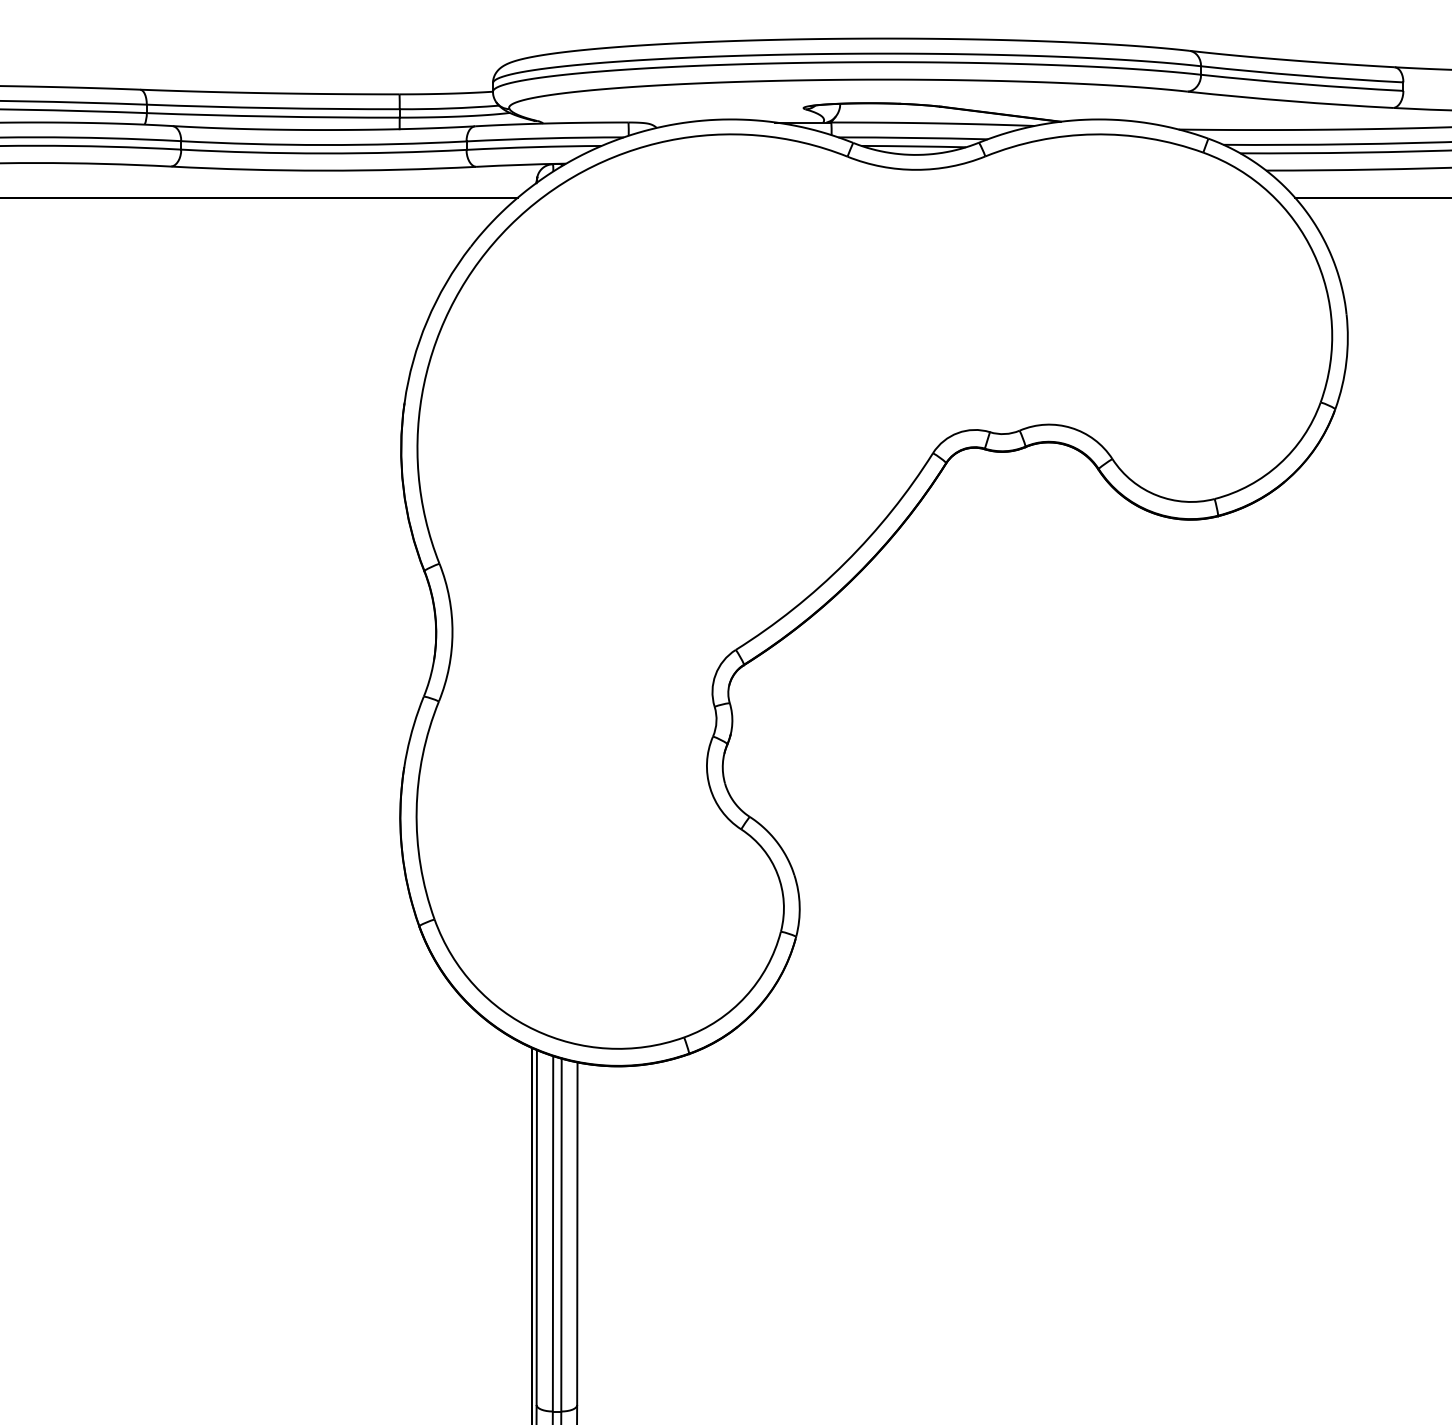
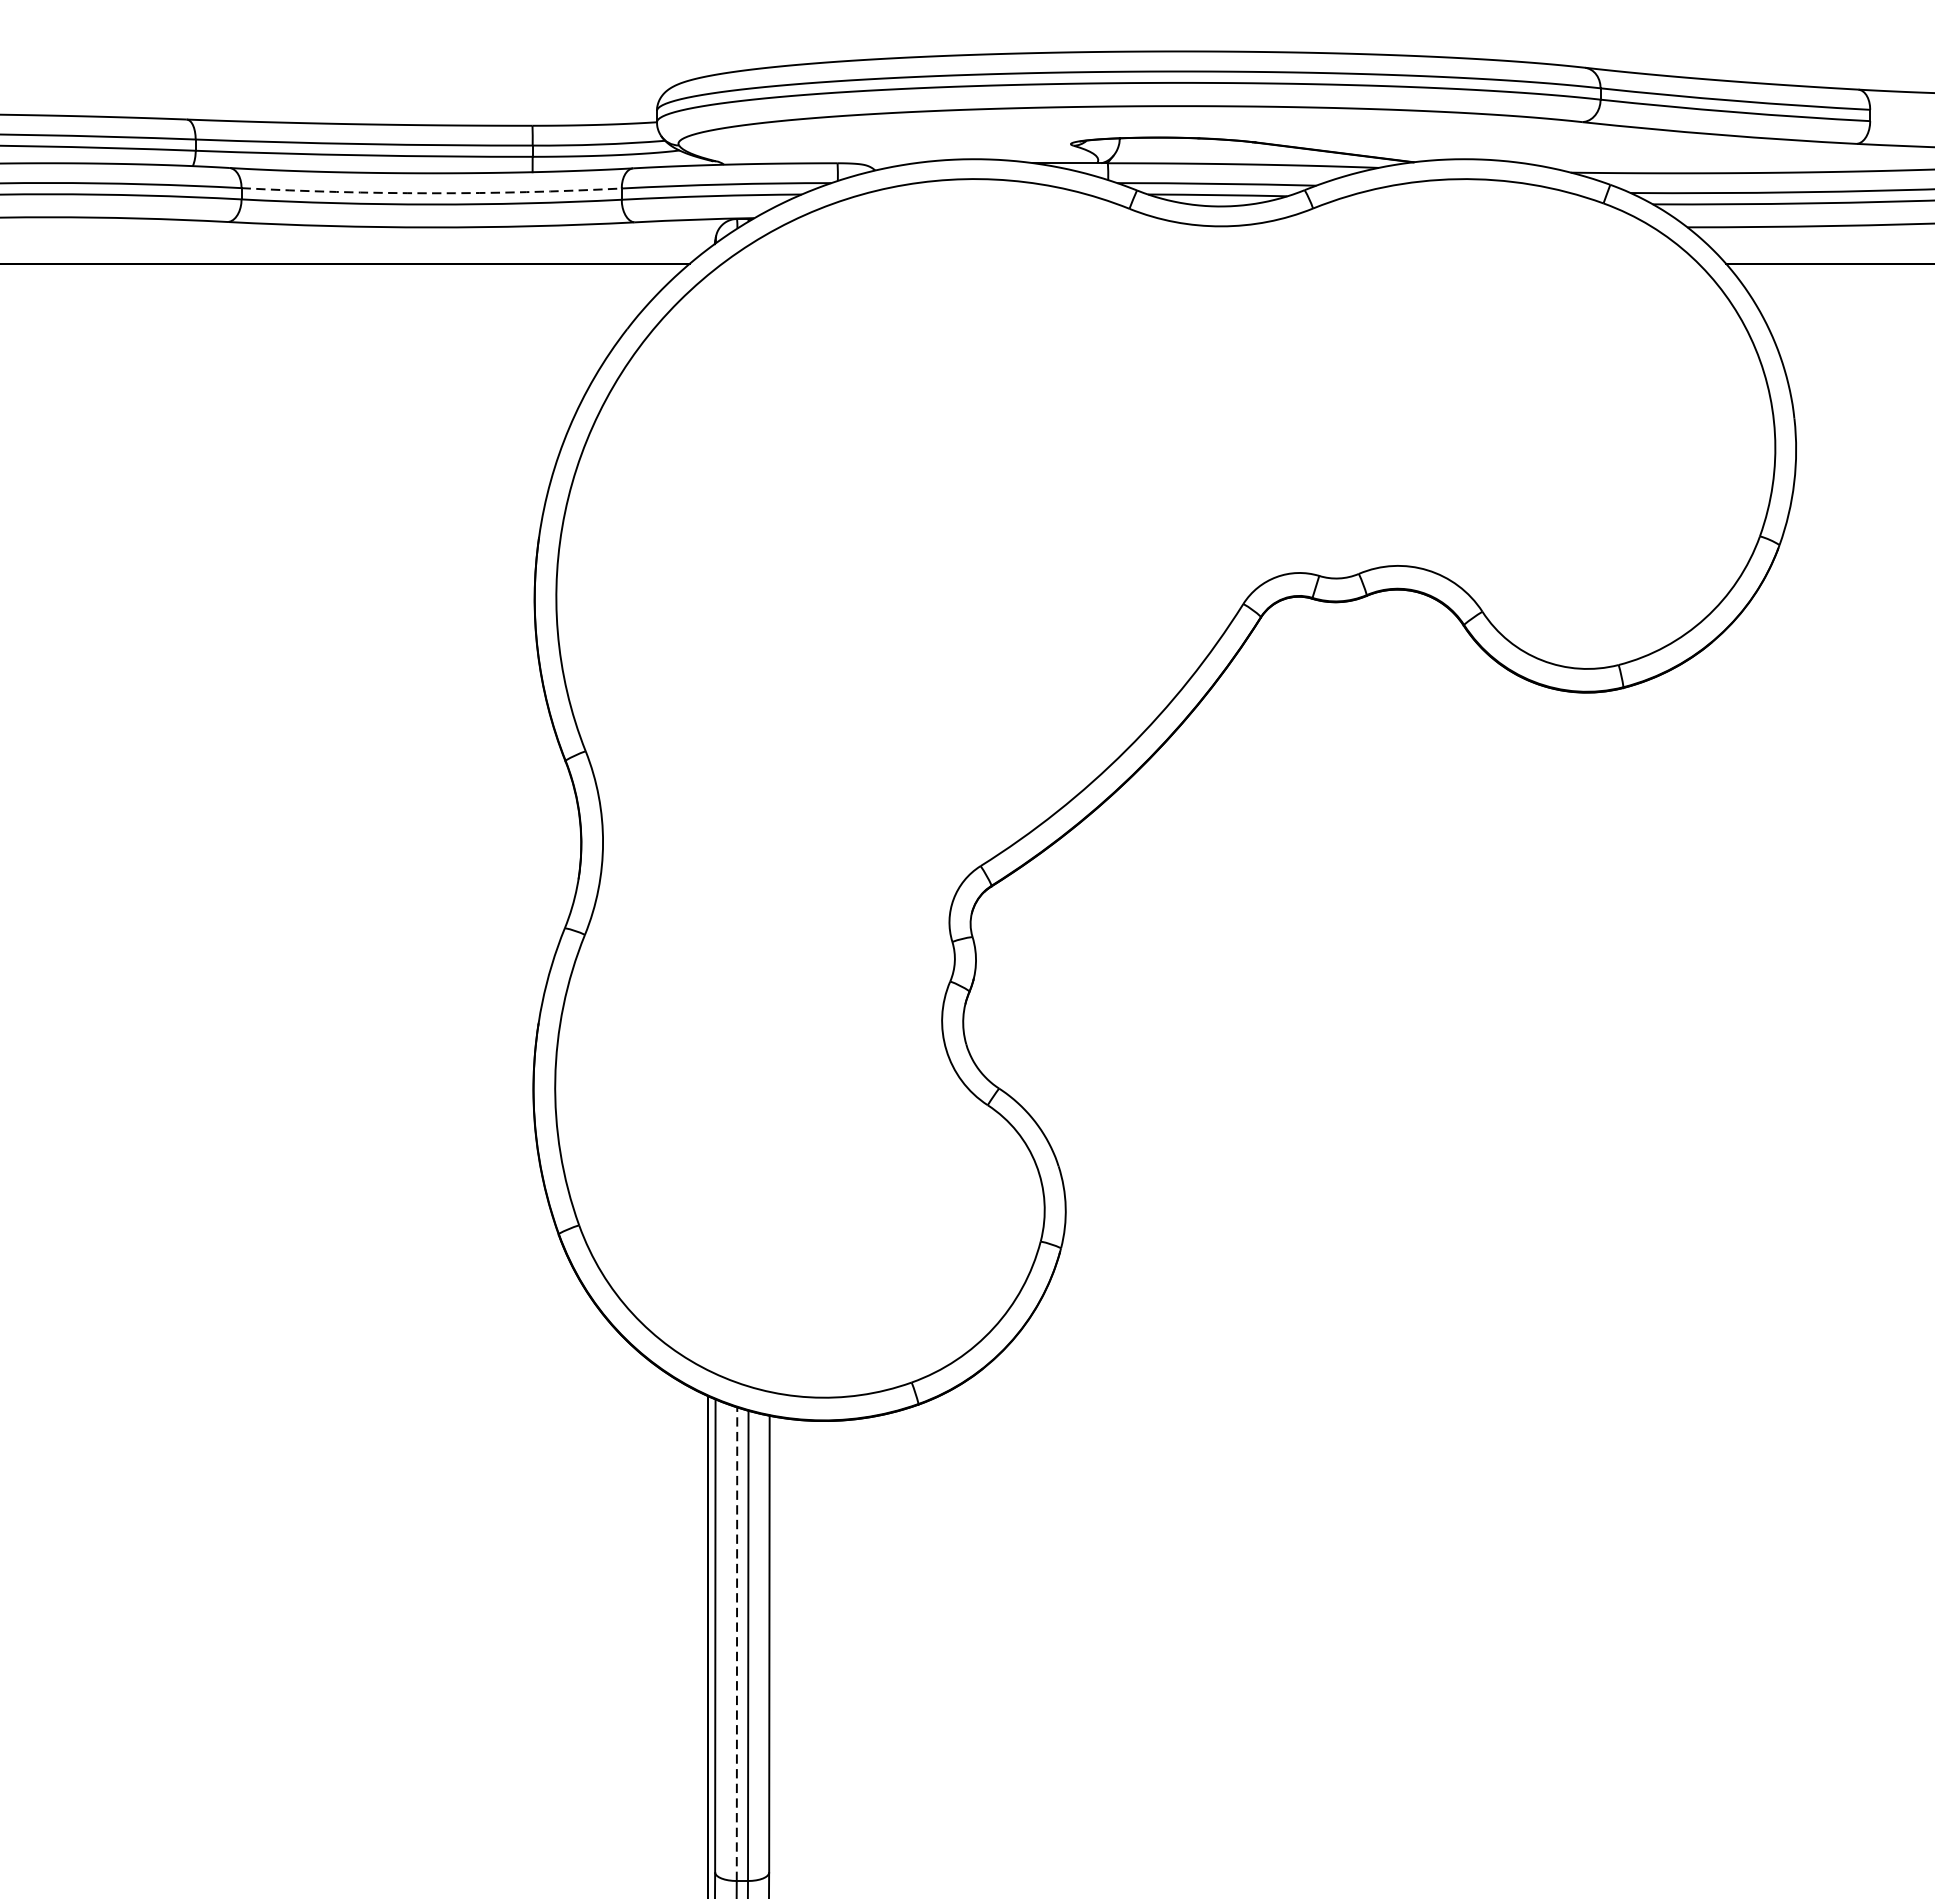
arc: (323, 145) -> (431, 193), solid -> dashed
line: (553, 1233) -> (737, 1643), solid -> dashed

